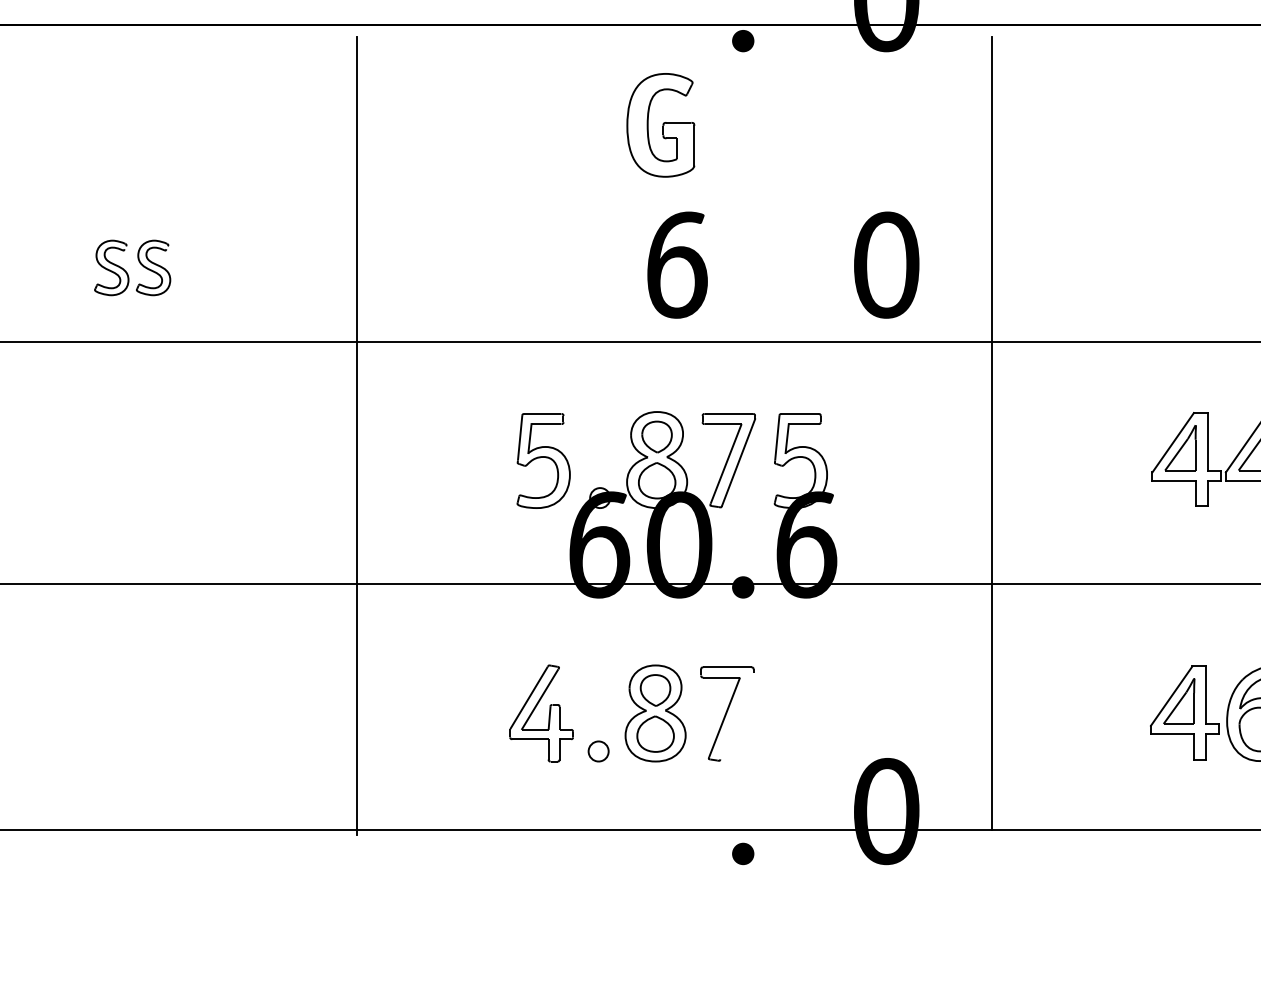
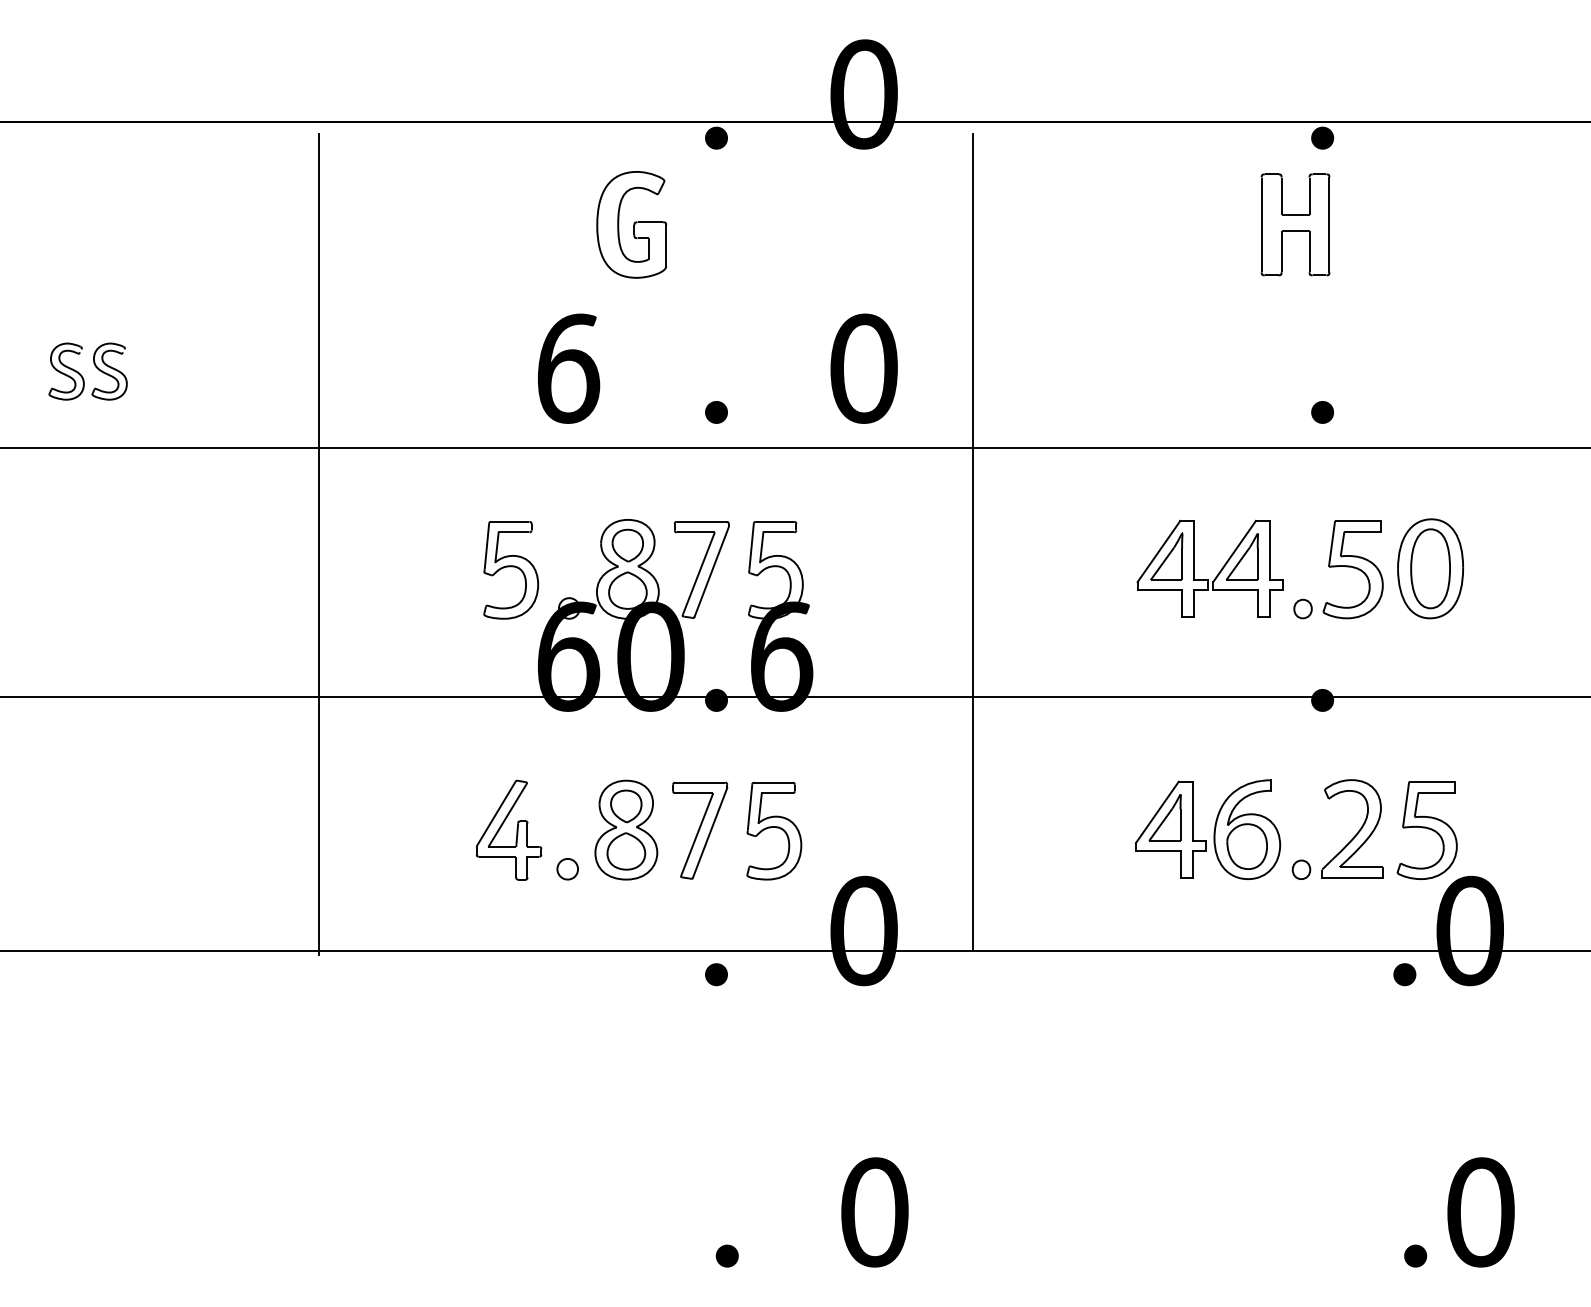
part: (678, 264) -> (569, 368), moved
part: (743, 307) -> (716, 412), added
part: (799, 713) -> (774, 830), added
line: (737, 715) -> (710, 832), added

